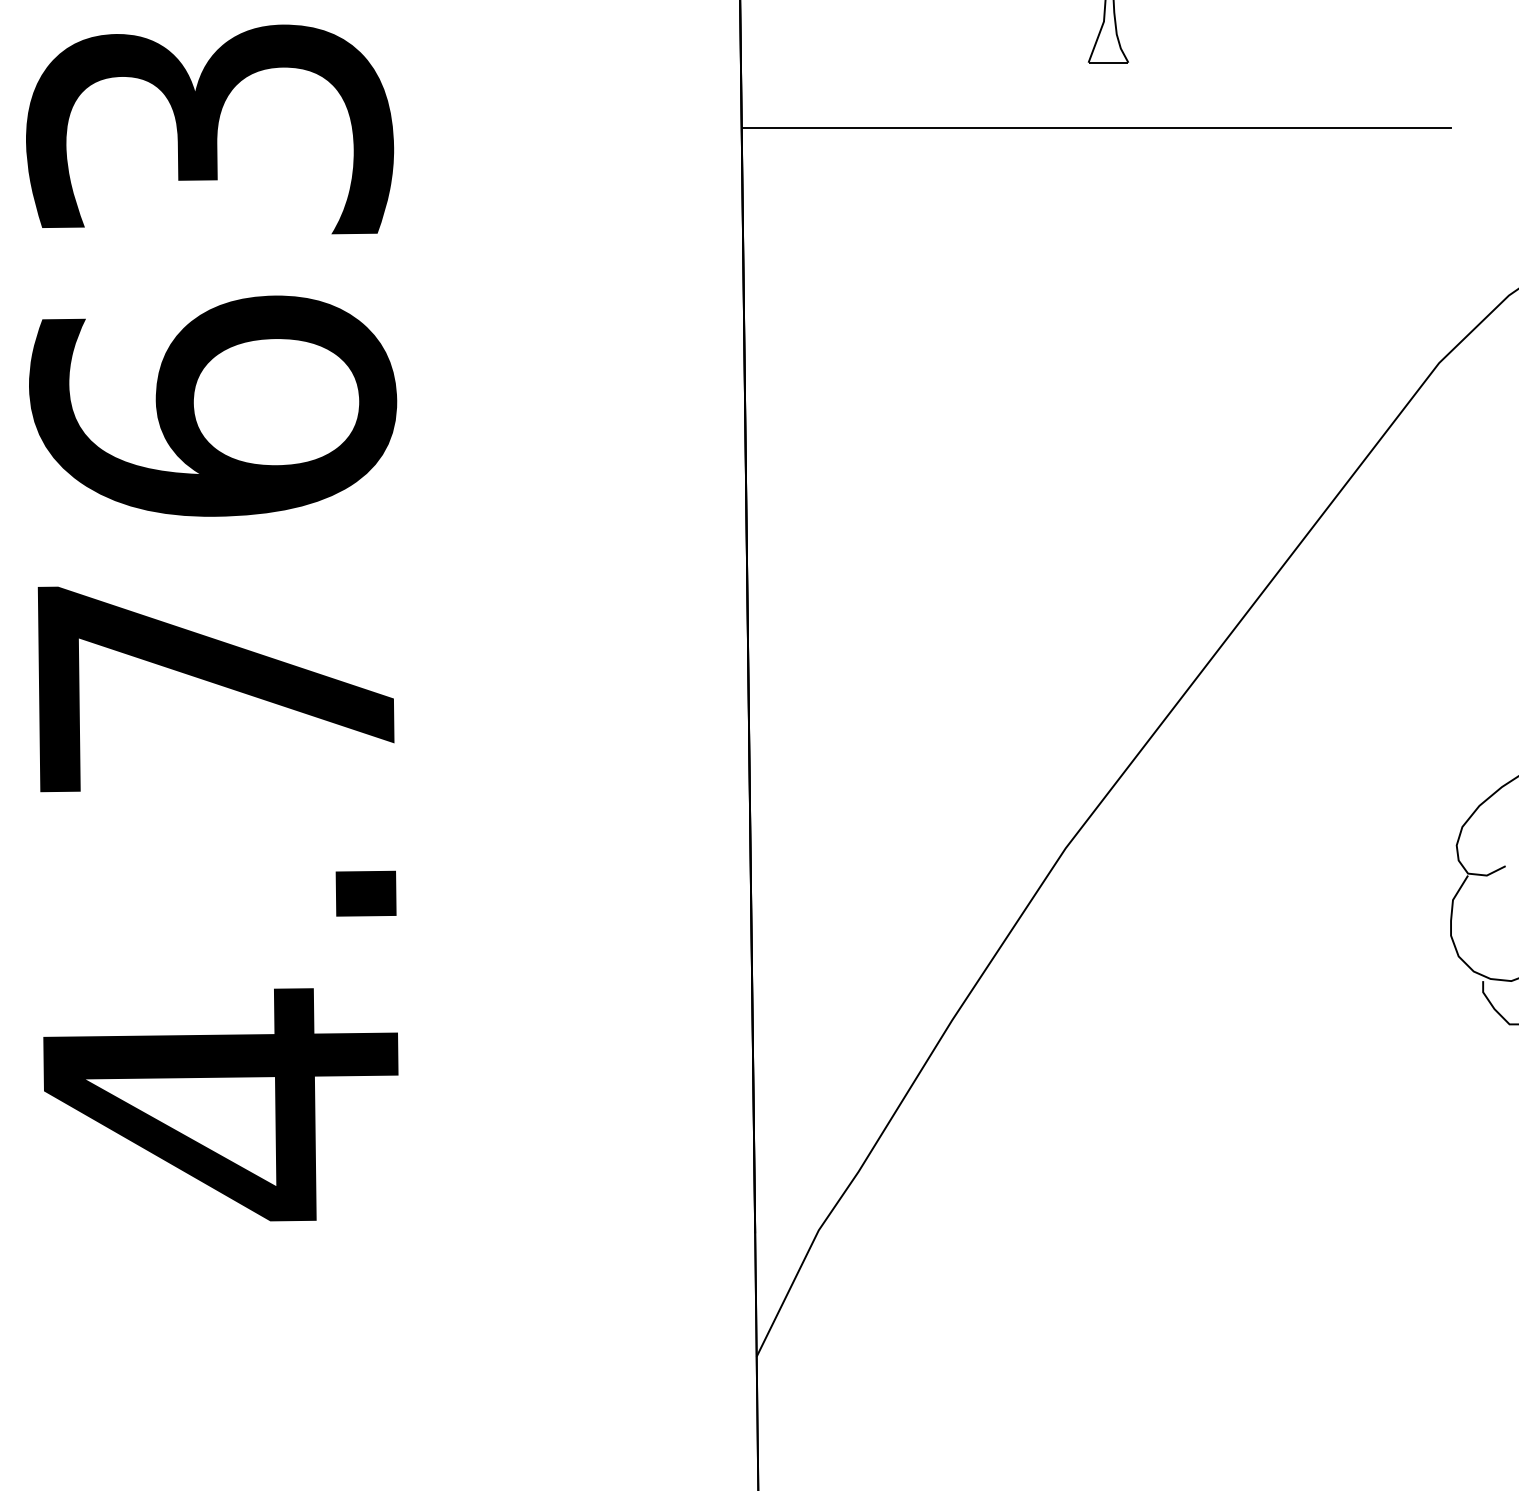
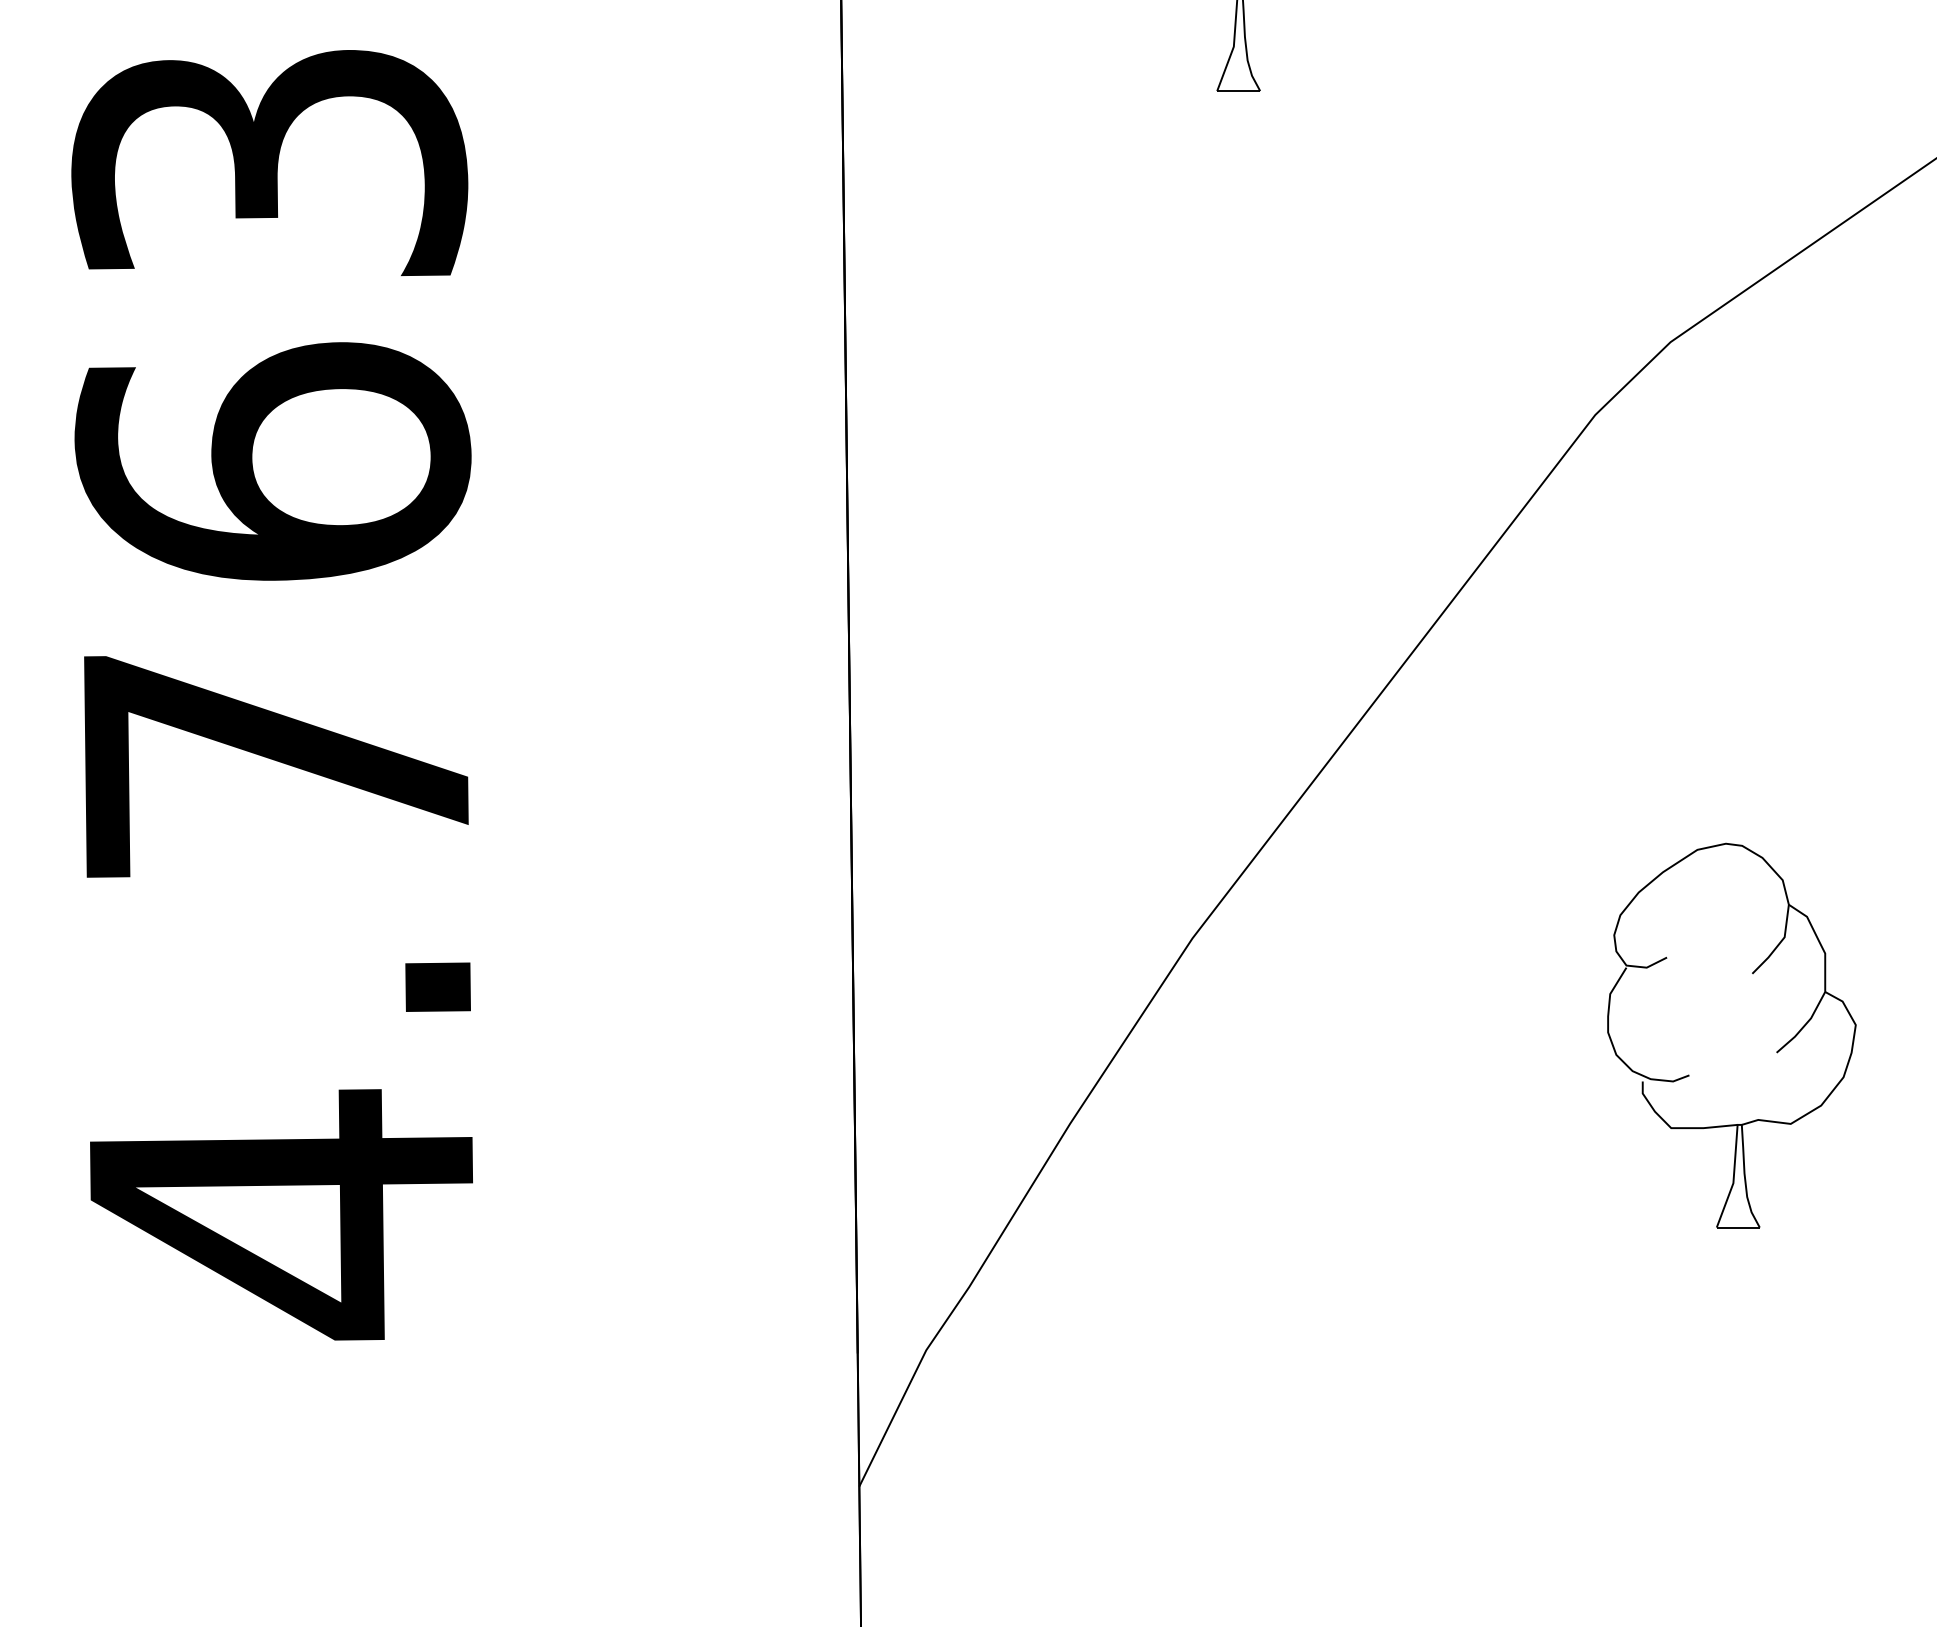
line: (1096, 128) -> (1225, 161), removed

